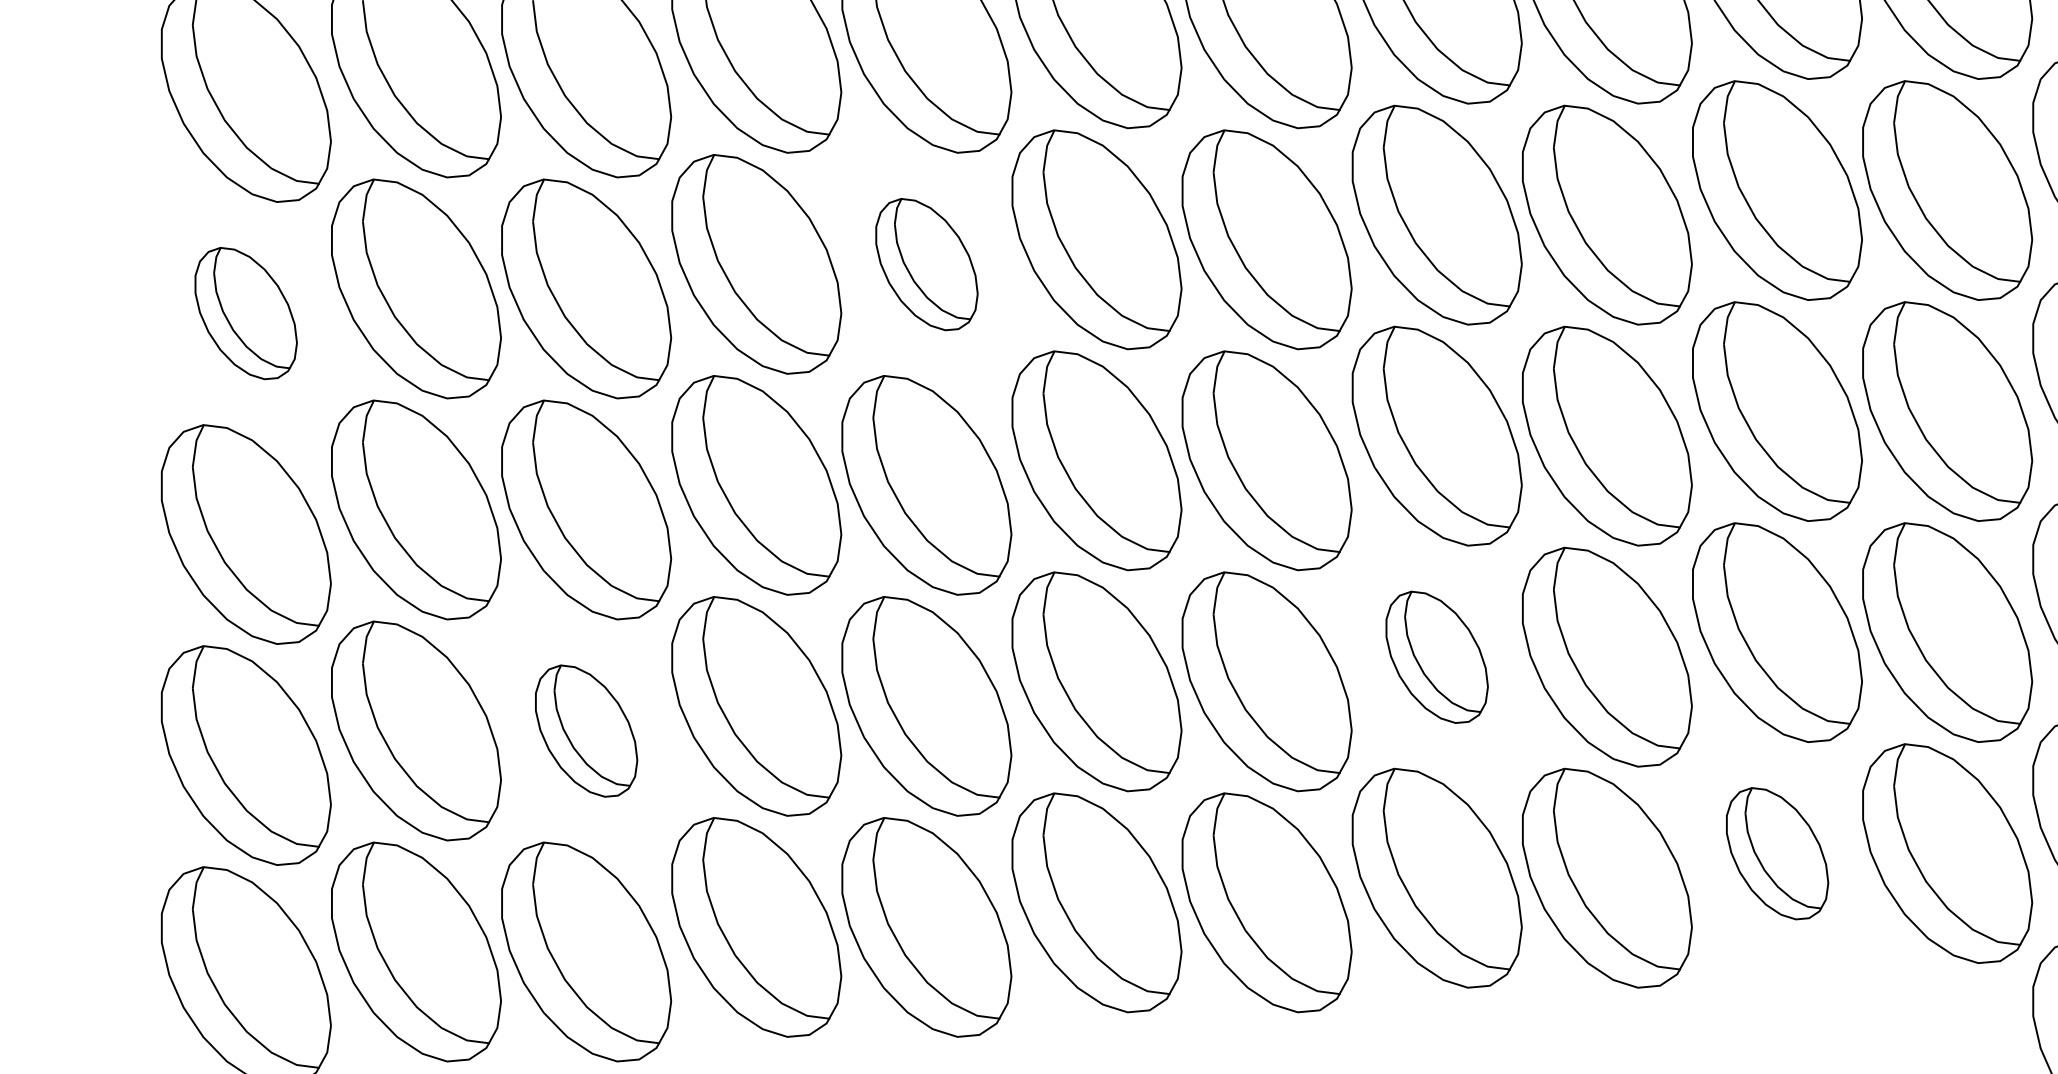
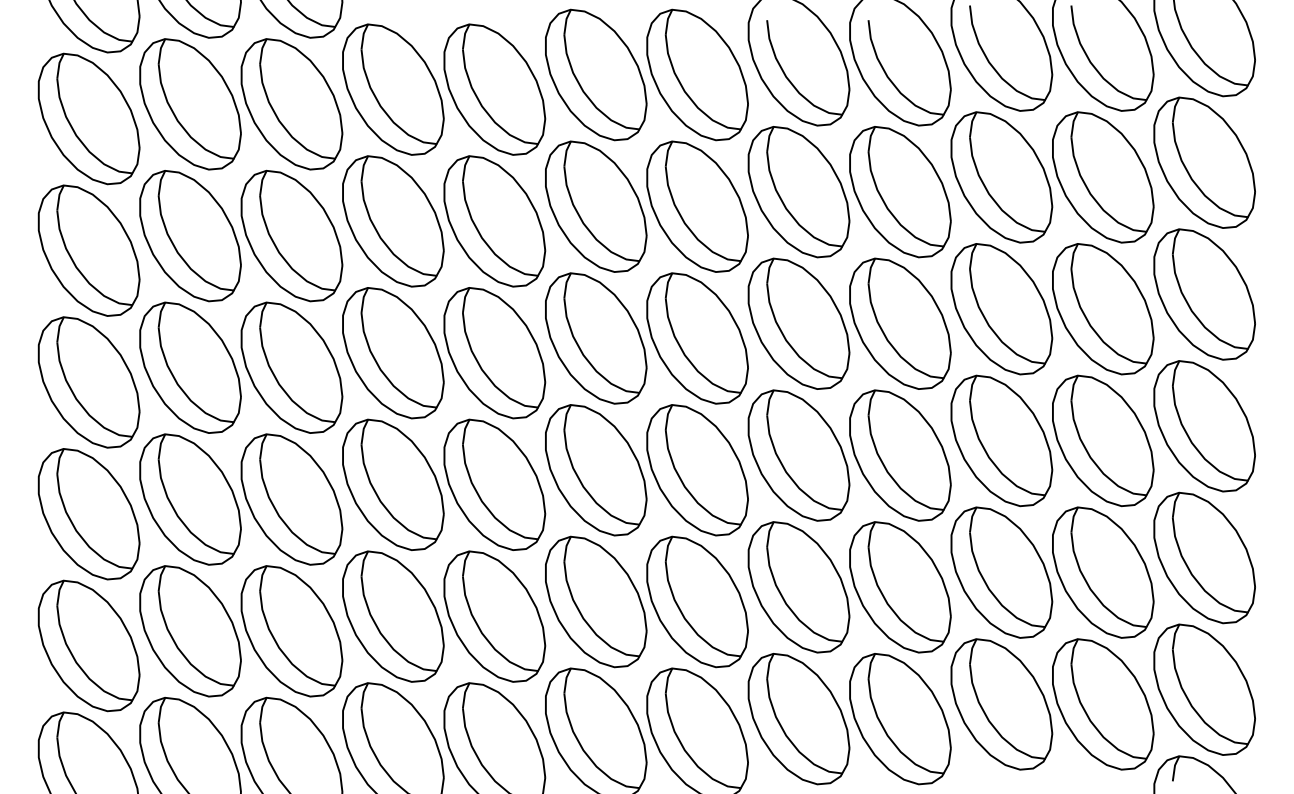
part: (926, 264) -> (494, 353), size x1.67
part: (245, 313) -> (88, 382), size x1.67
part: (1436, 657) -> (798, 587), size x1.67
part: (585, 731) -> (291, 631), size x1.67
part: (1776, 853) -> (1001, 704), size x1.67

